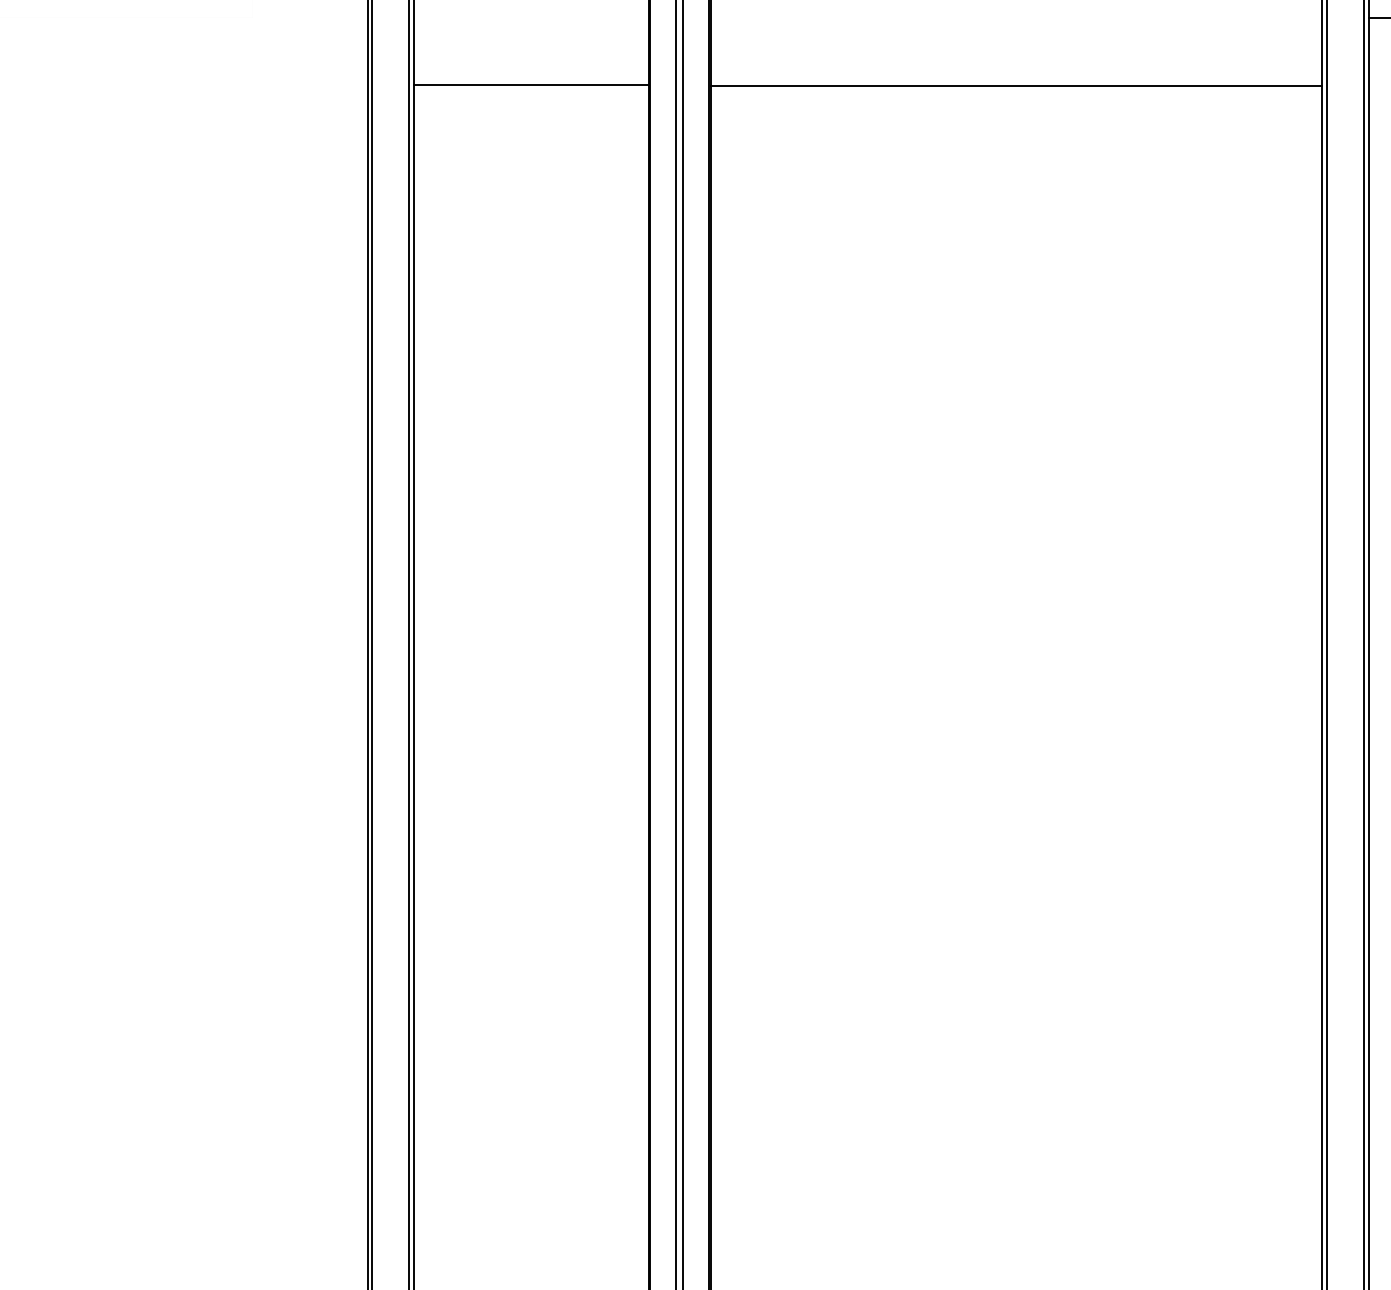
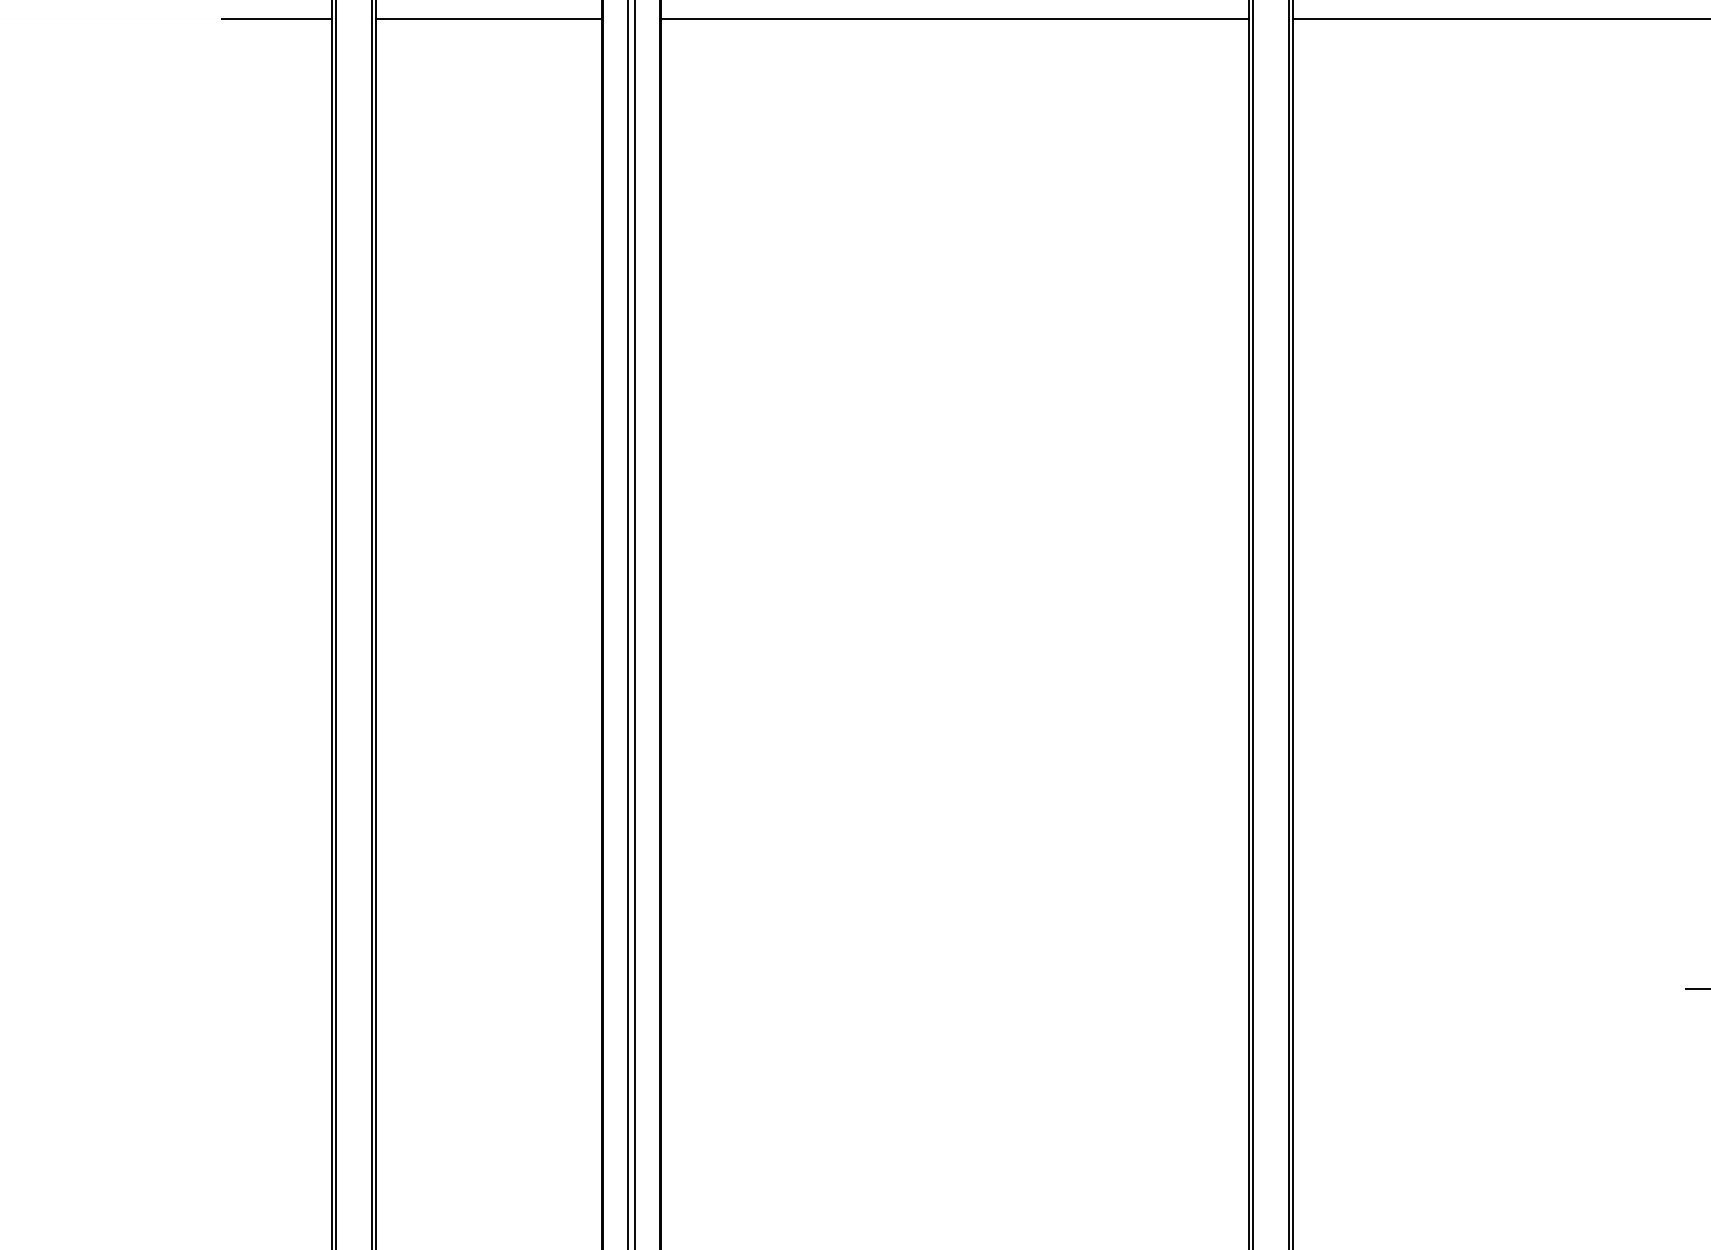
line: (310, 17) -> (276, 18), added
line: (530, 84) -> (488, 18), moved
line: (1015, 85) -> (954, 18), moved

